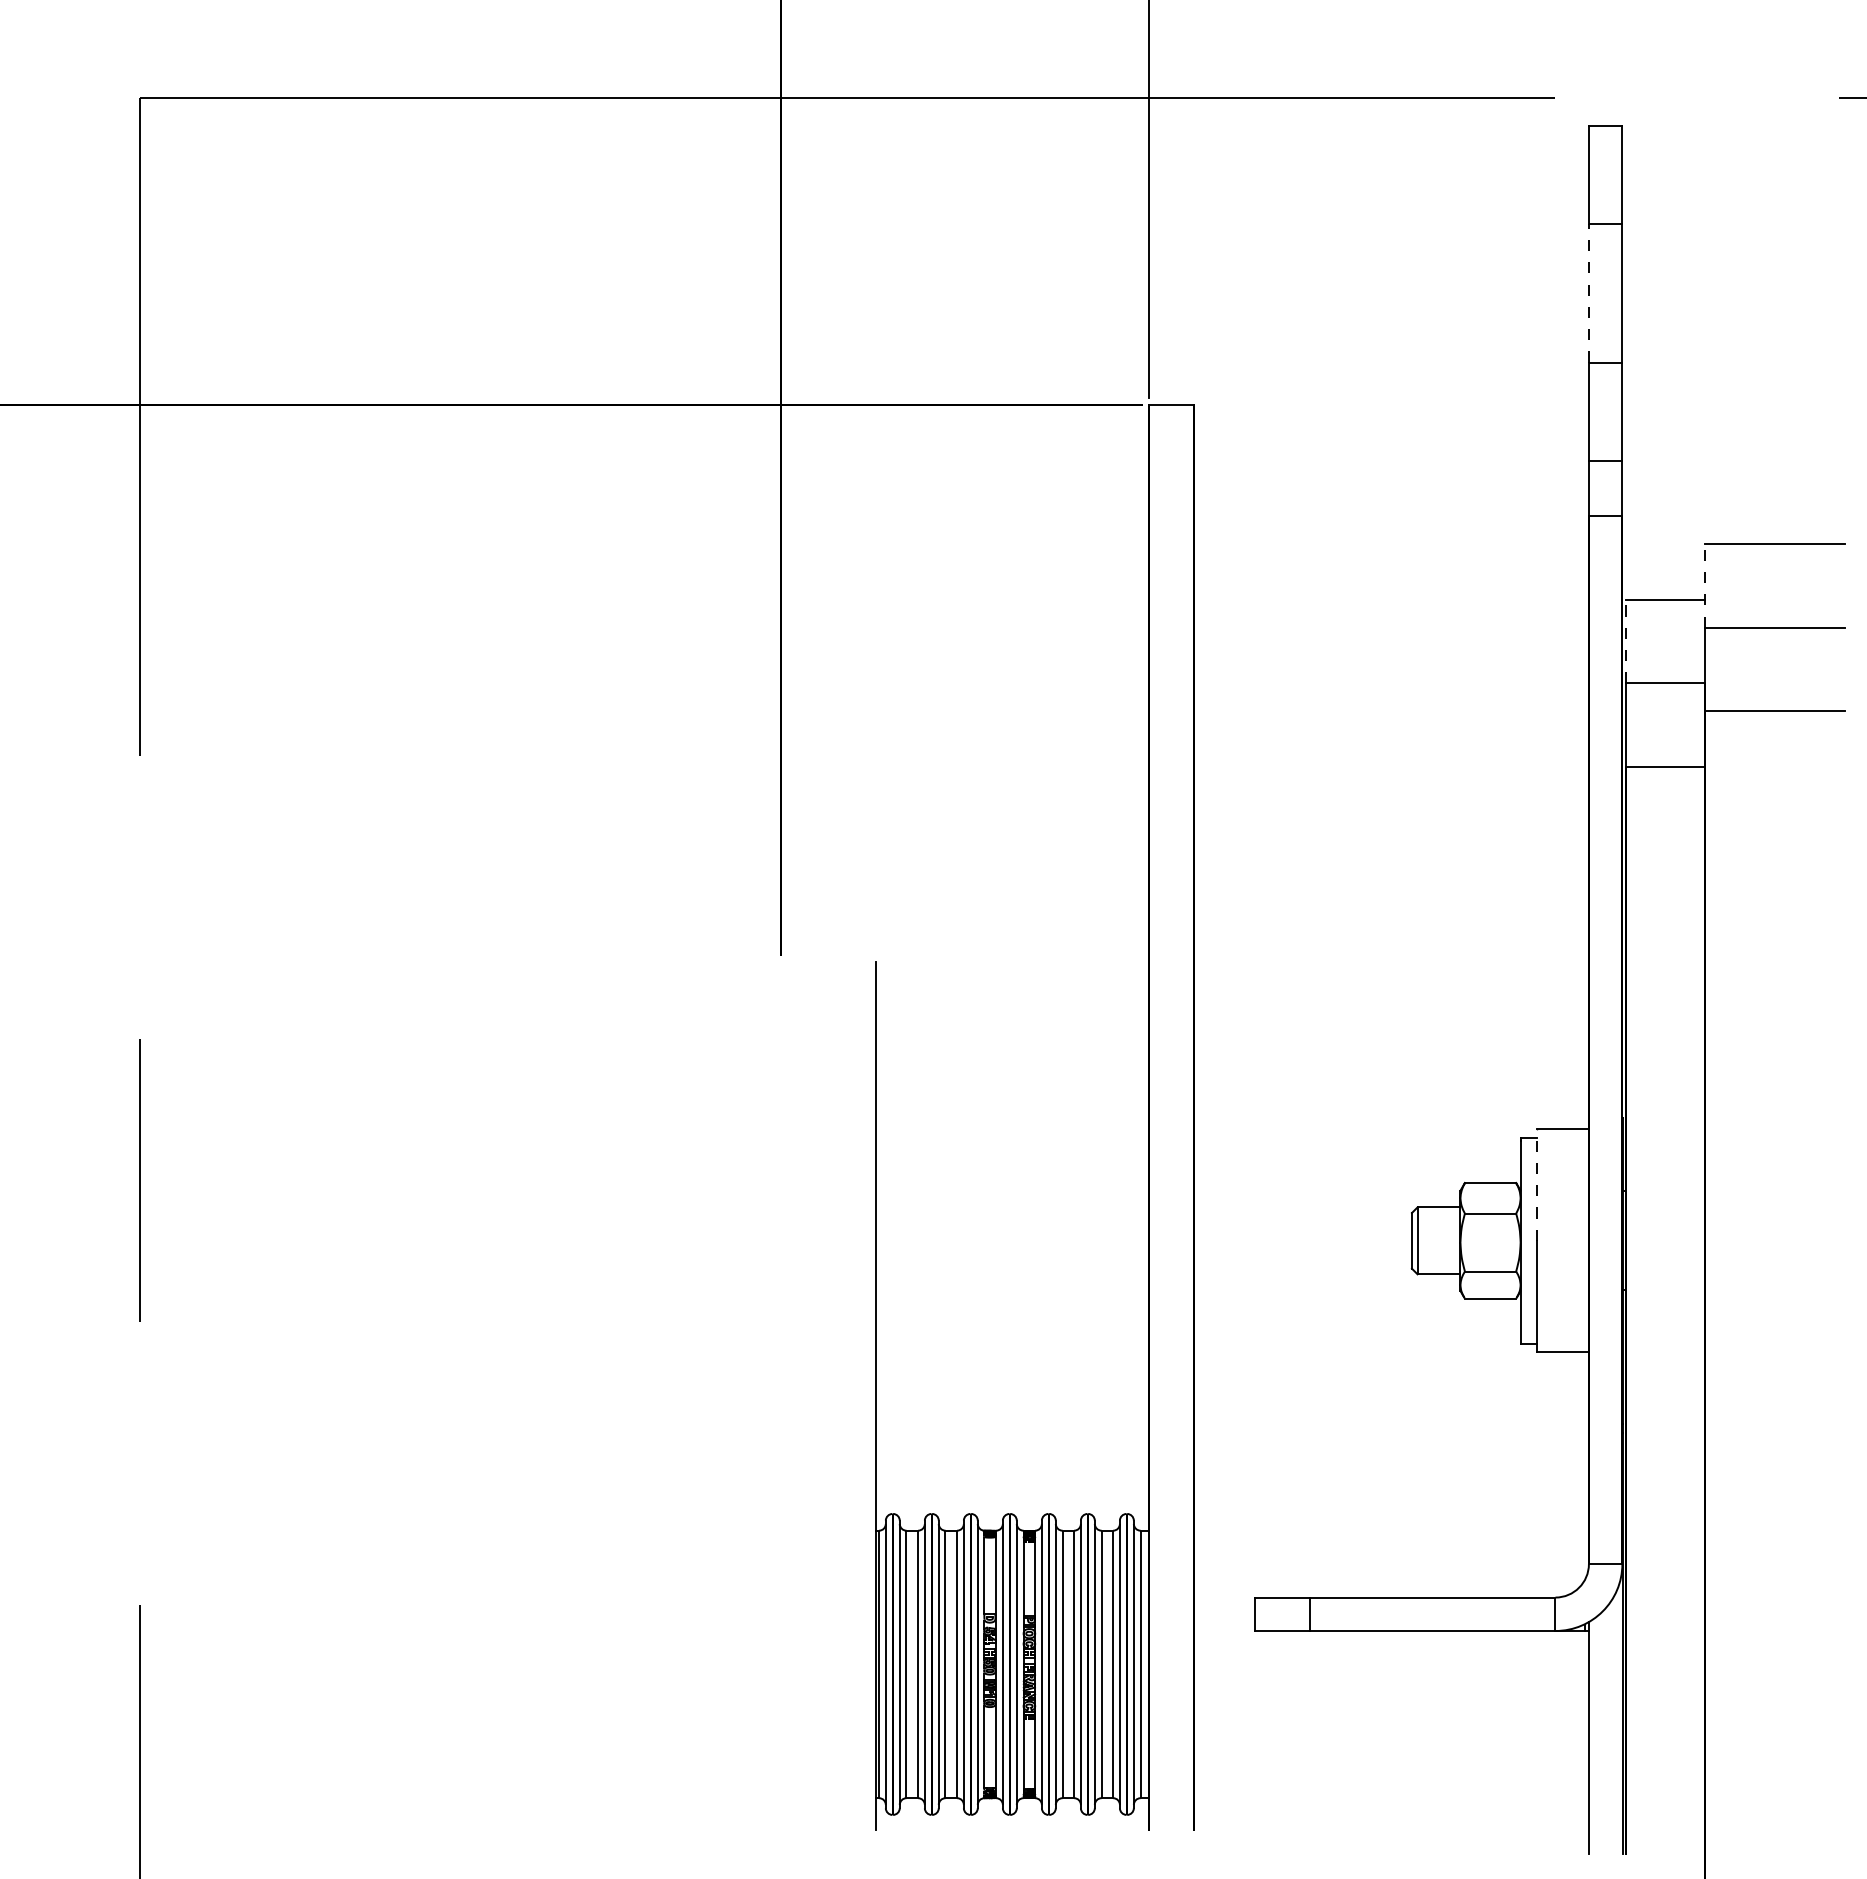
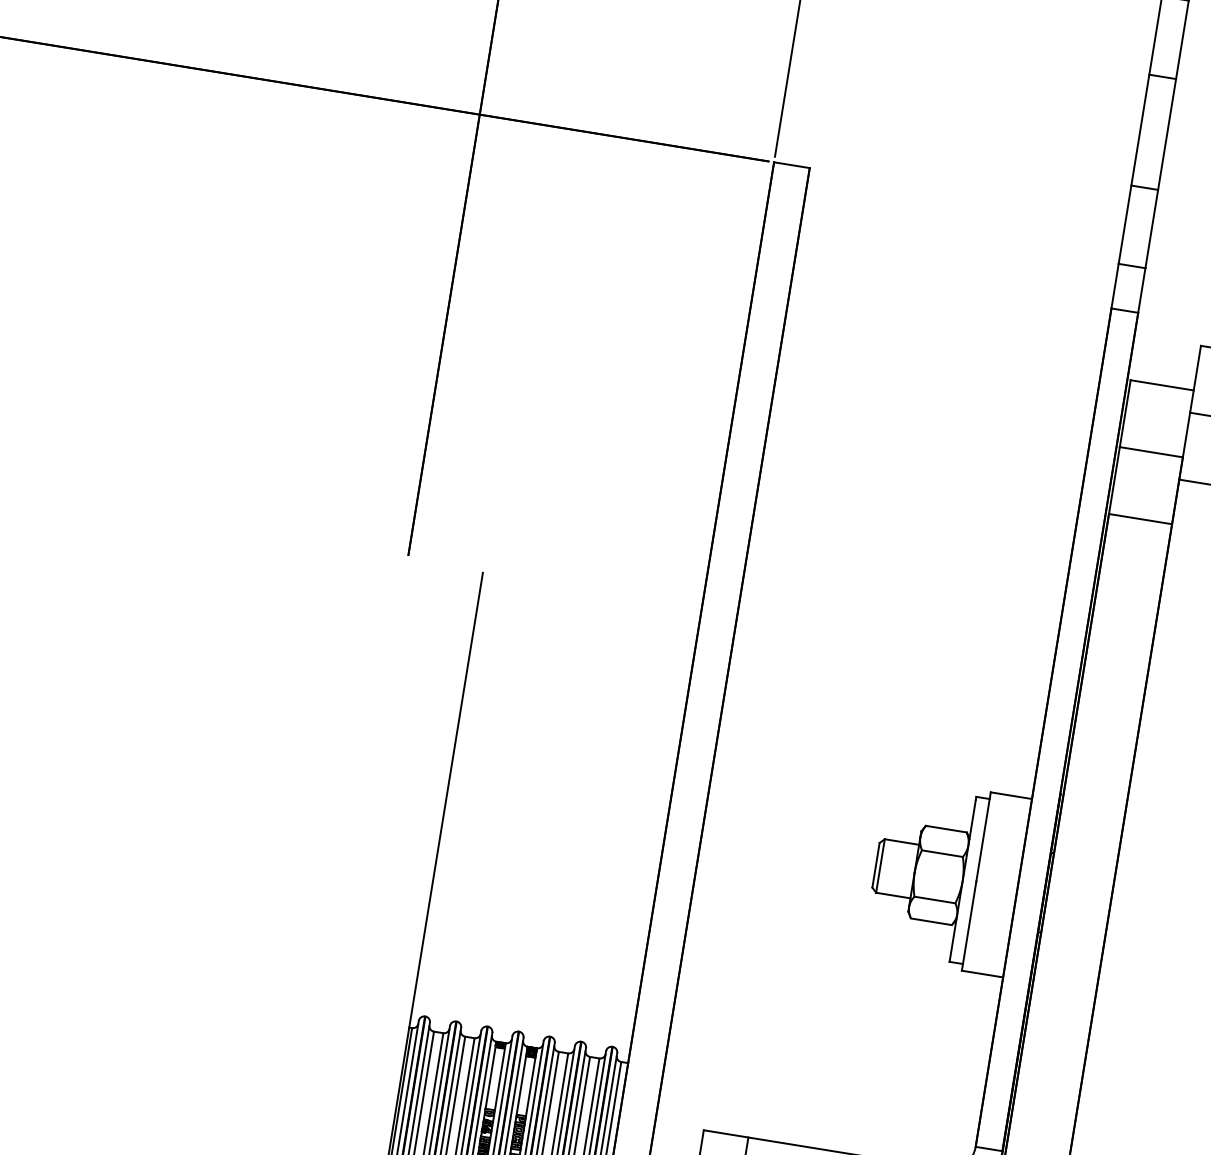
line: (1588, 292) -> (1140, 129), dashed -> solid
line: (1705, 585) -> (1195, 378), dashed -> solid
line: (1626, 641) -> (1125, 413), dashed -> solid
line: (1537, 1185) -> (983, 837), dashed -> solid

